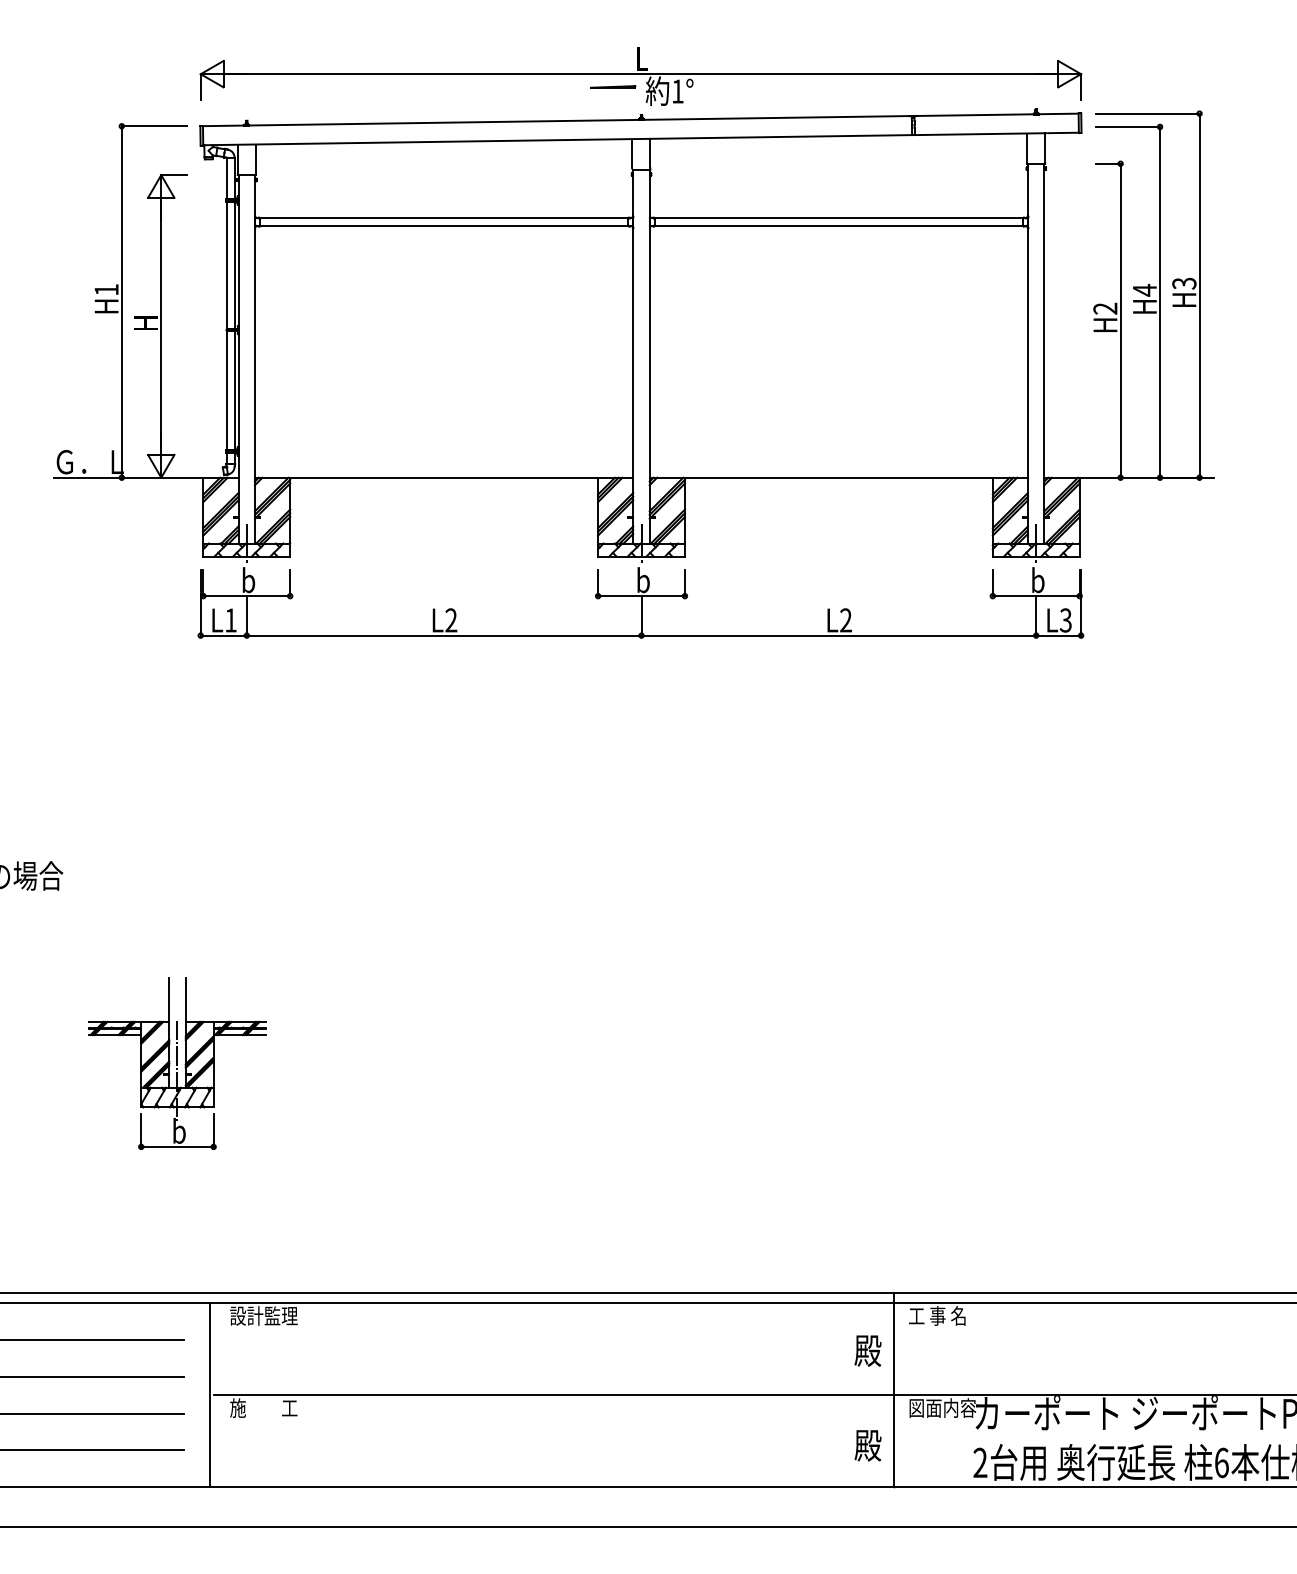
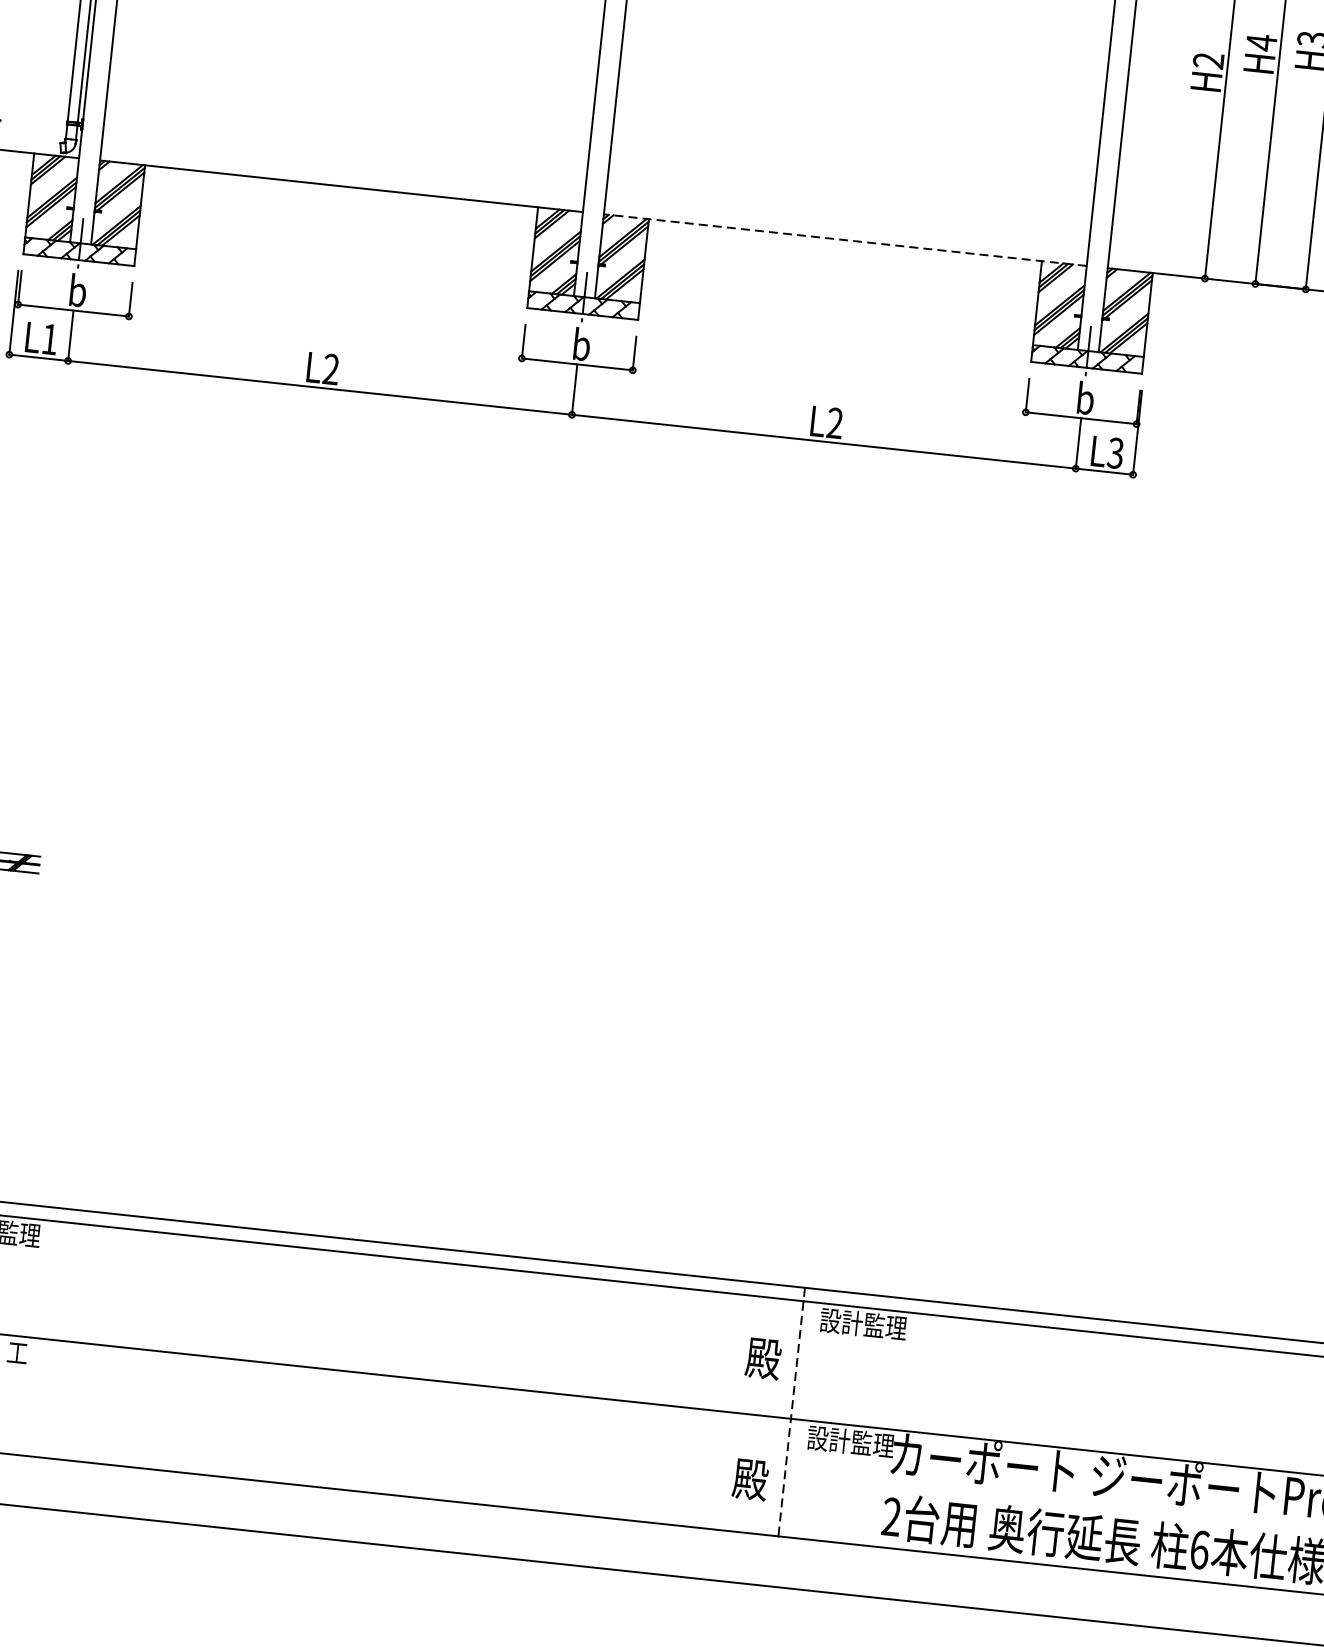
line: (838, 477) -> (844, 239), solid -> dashed
text: (942, 1315) -> (863, 1323), 工 事 名 -> 設計監理
line: (894, 1390) -> (791, 1412), solid -> dashed
text: (942, 1407) -> (850, 1441), 図面内容 -> 設計監理

